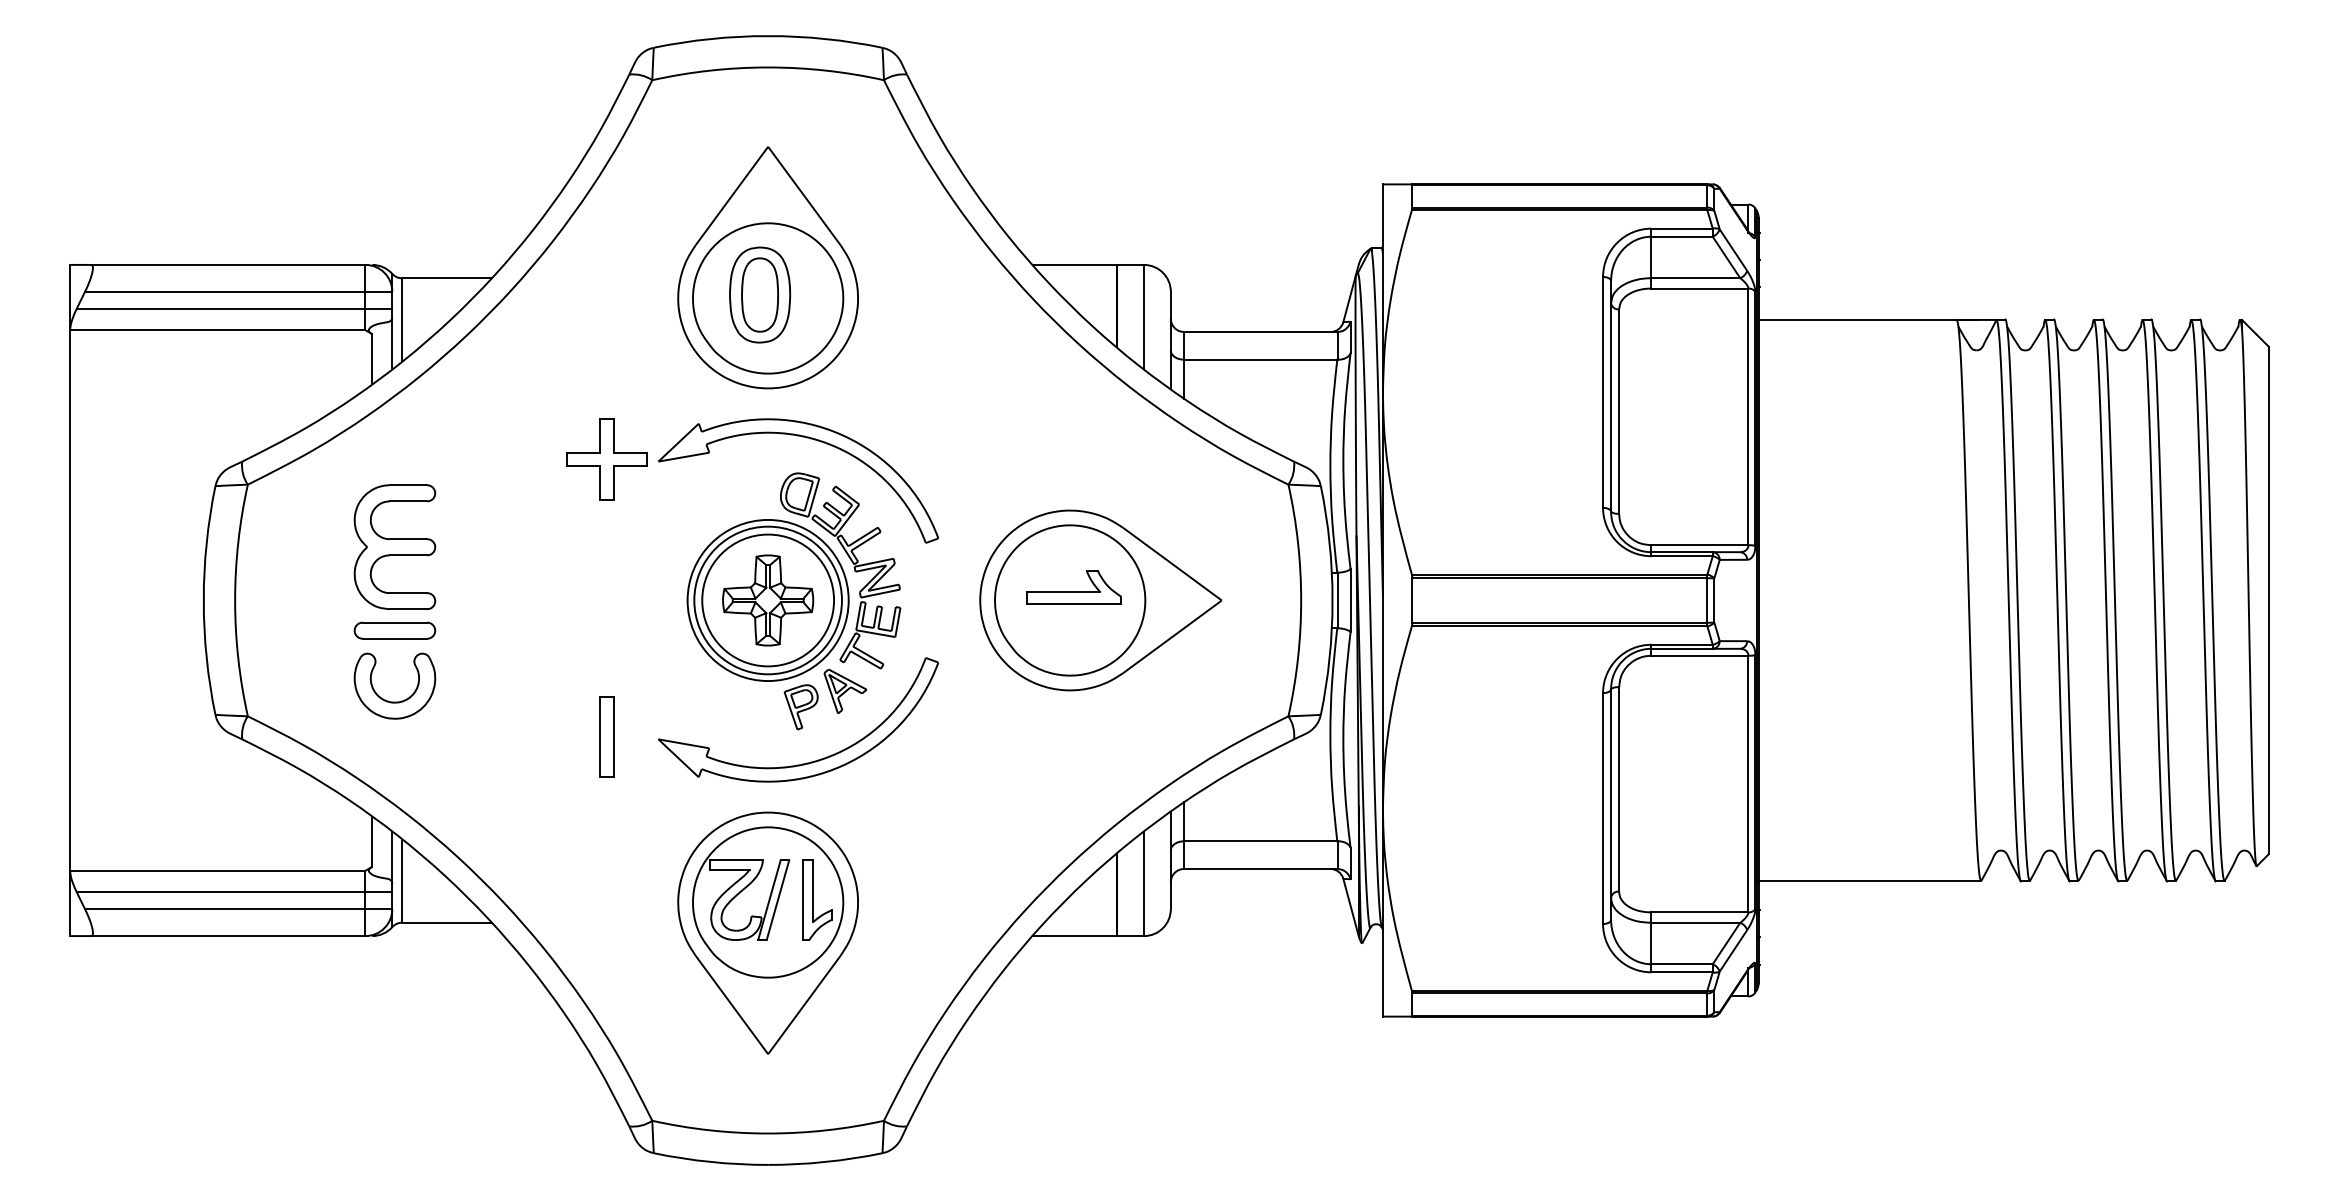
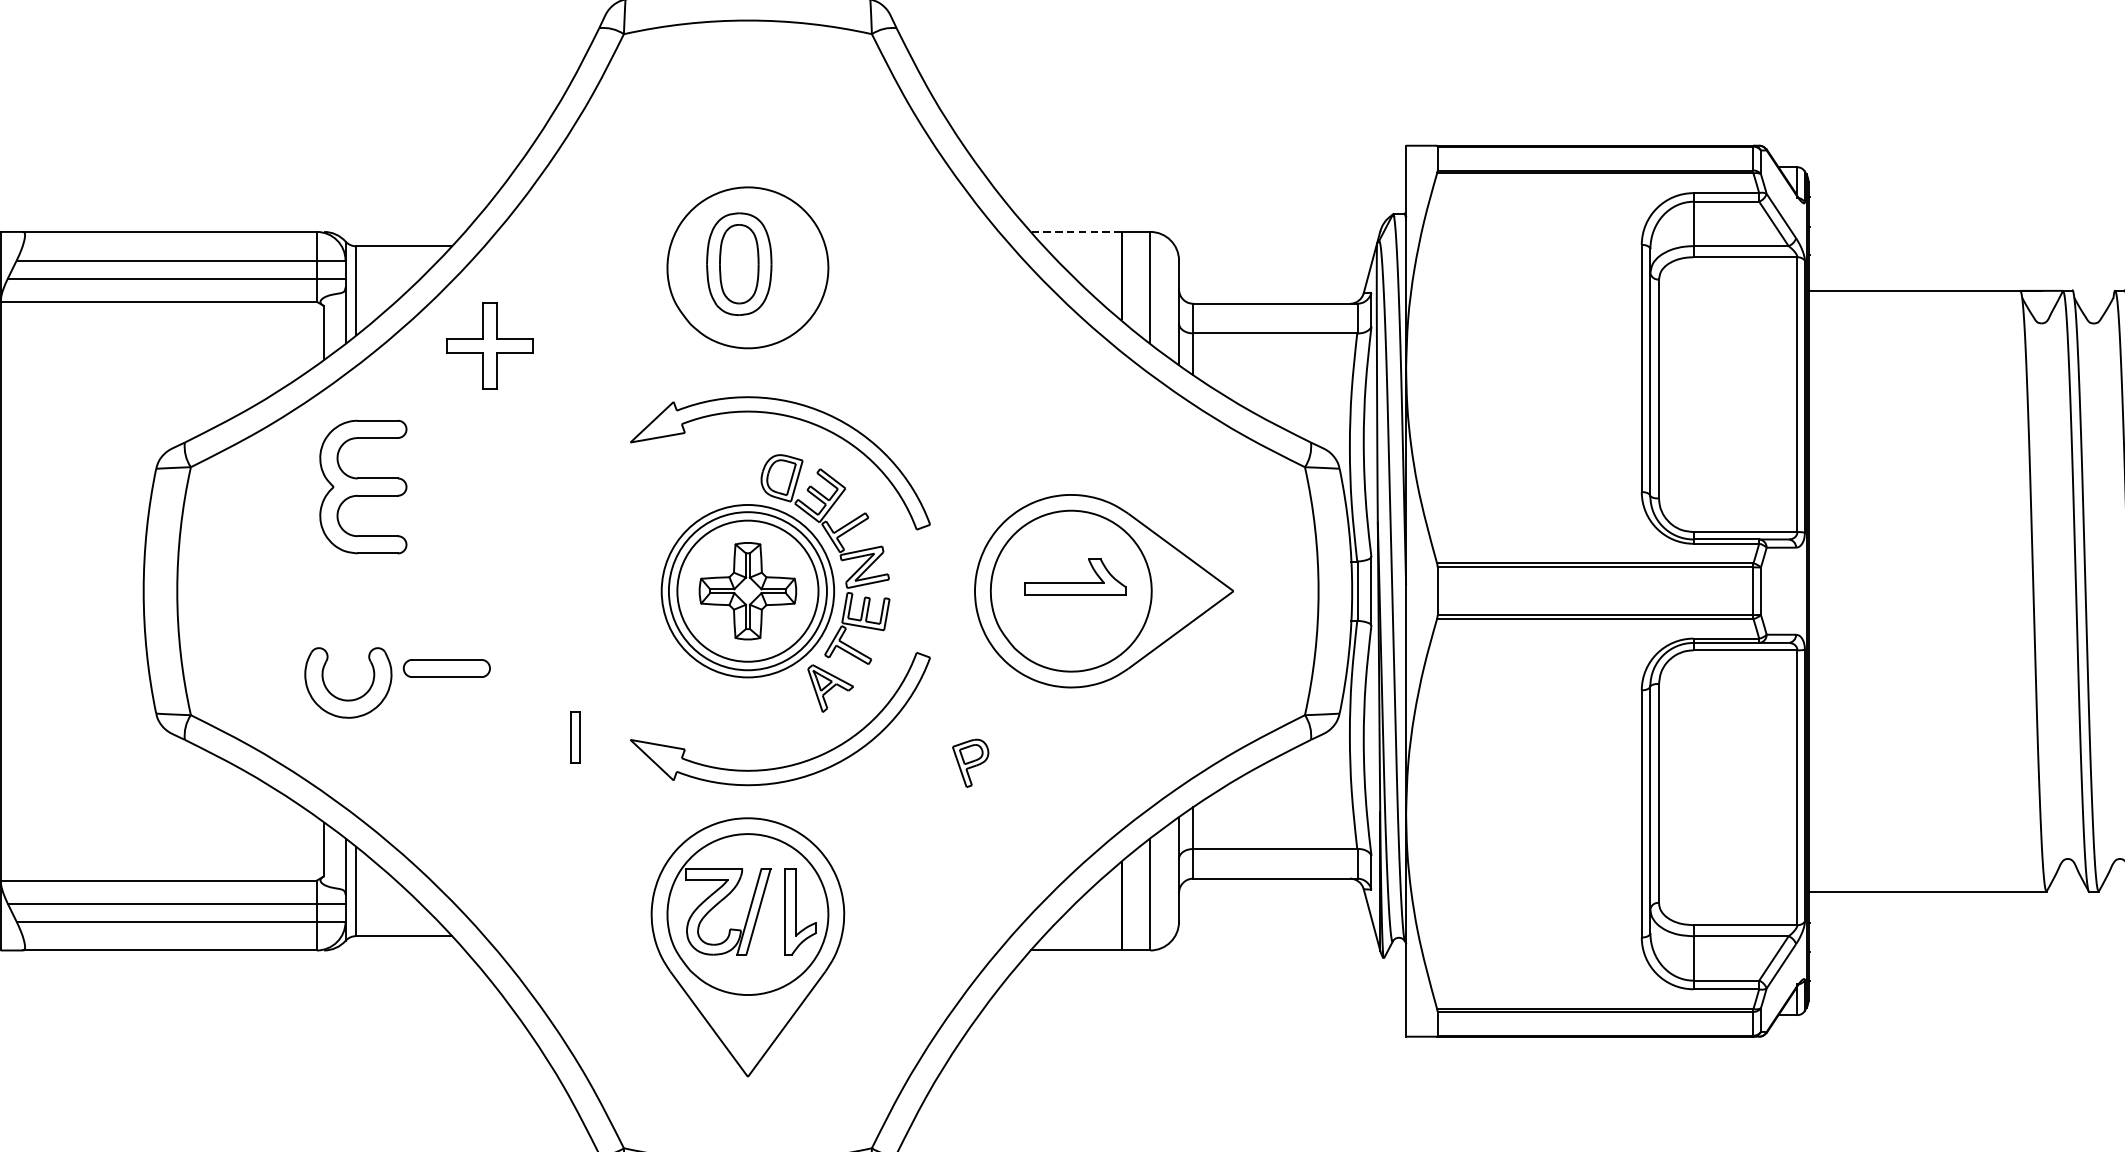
line: (1074, 264) -> (1075, 231), solid -> dashed
part: (767, 267) -> (747, 234), removed
part: (606, 459) -> (489, 346), moved
part: (394, 547) -> (362, 487), moved
part: (394, 630) -> (446, 668), moved
part: (800, 707) -> (969, 763), moved
part: (606, 736) -> (574, 736), size x0.6

